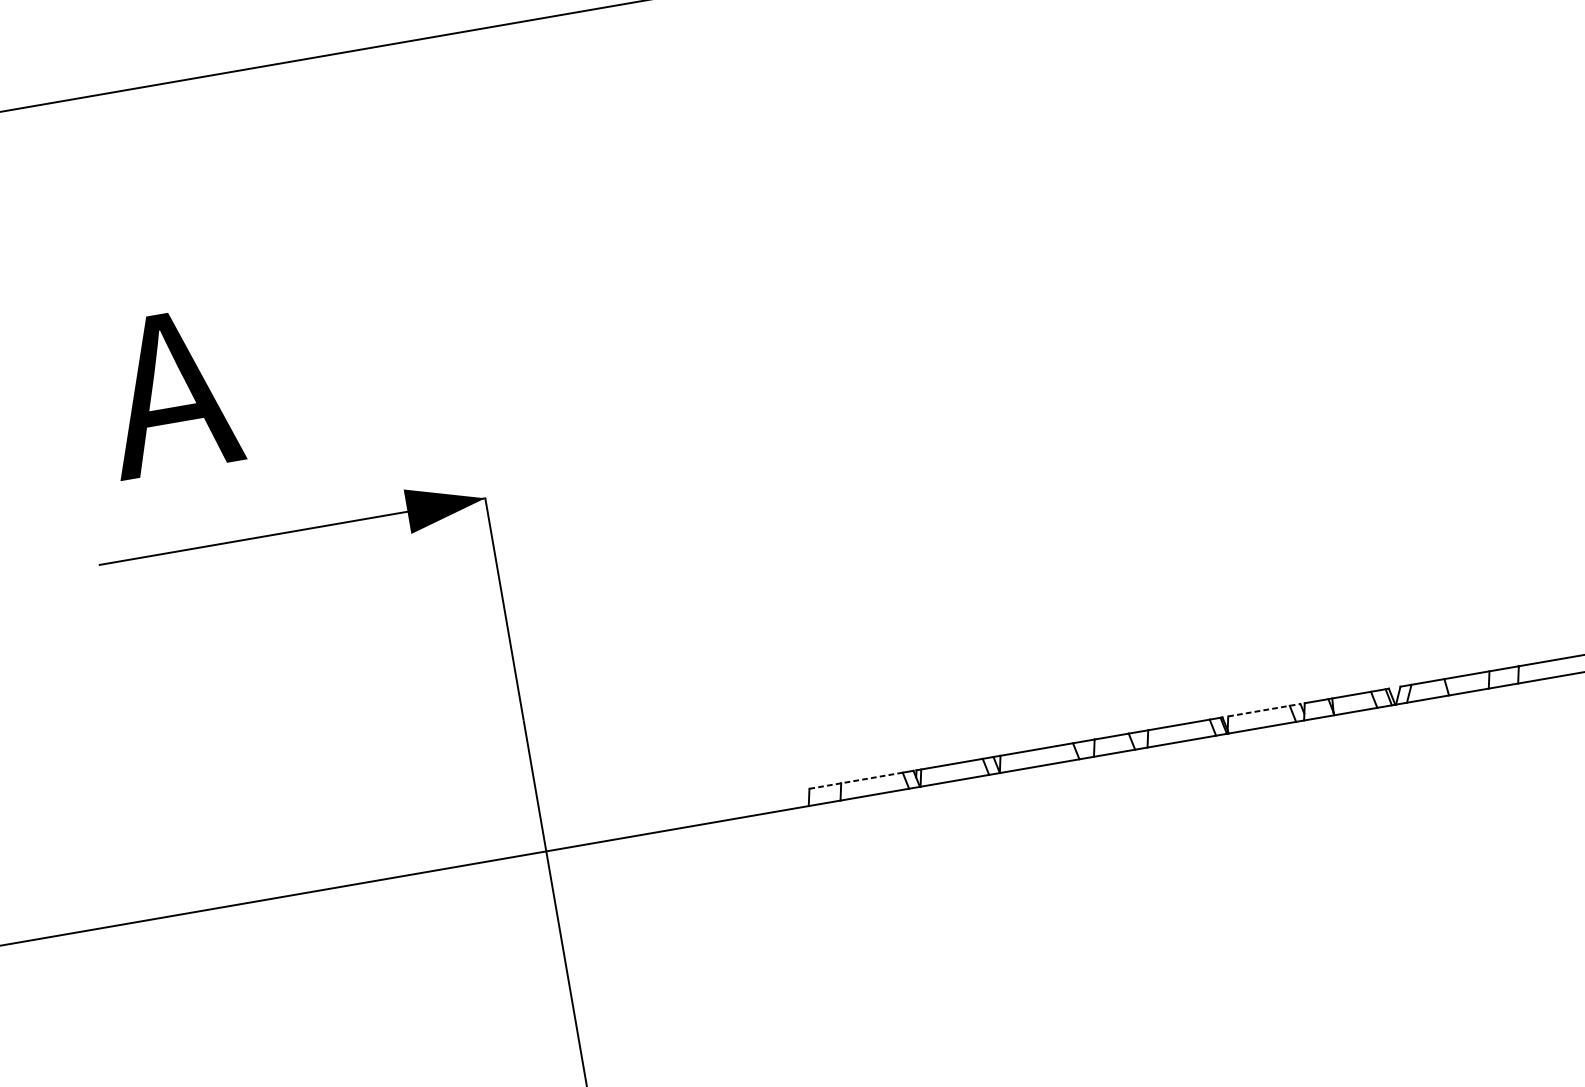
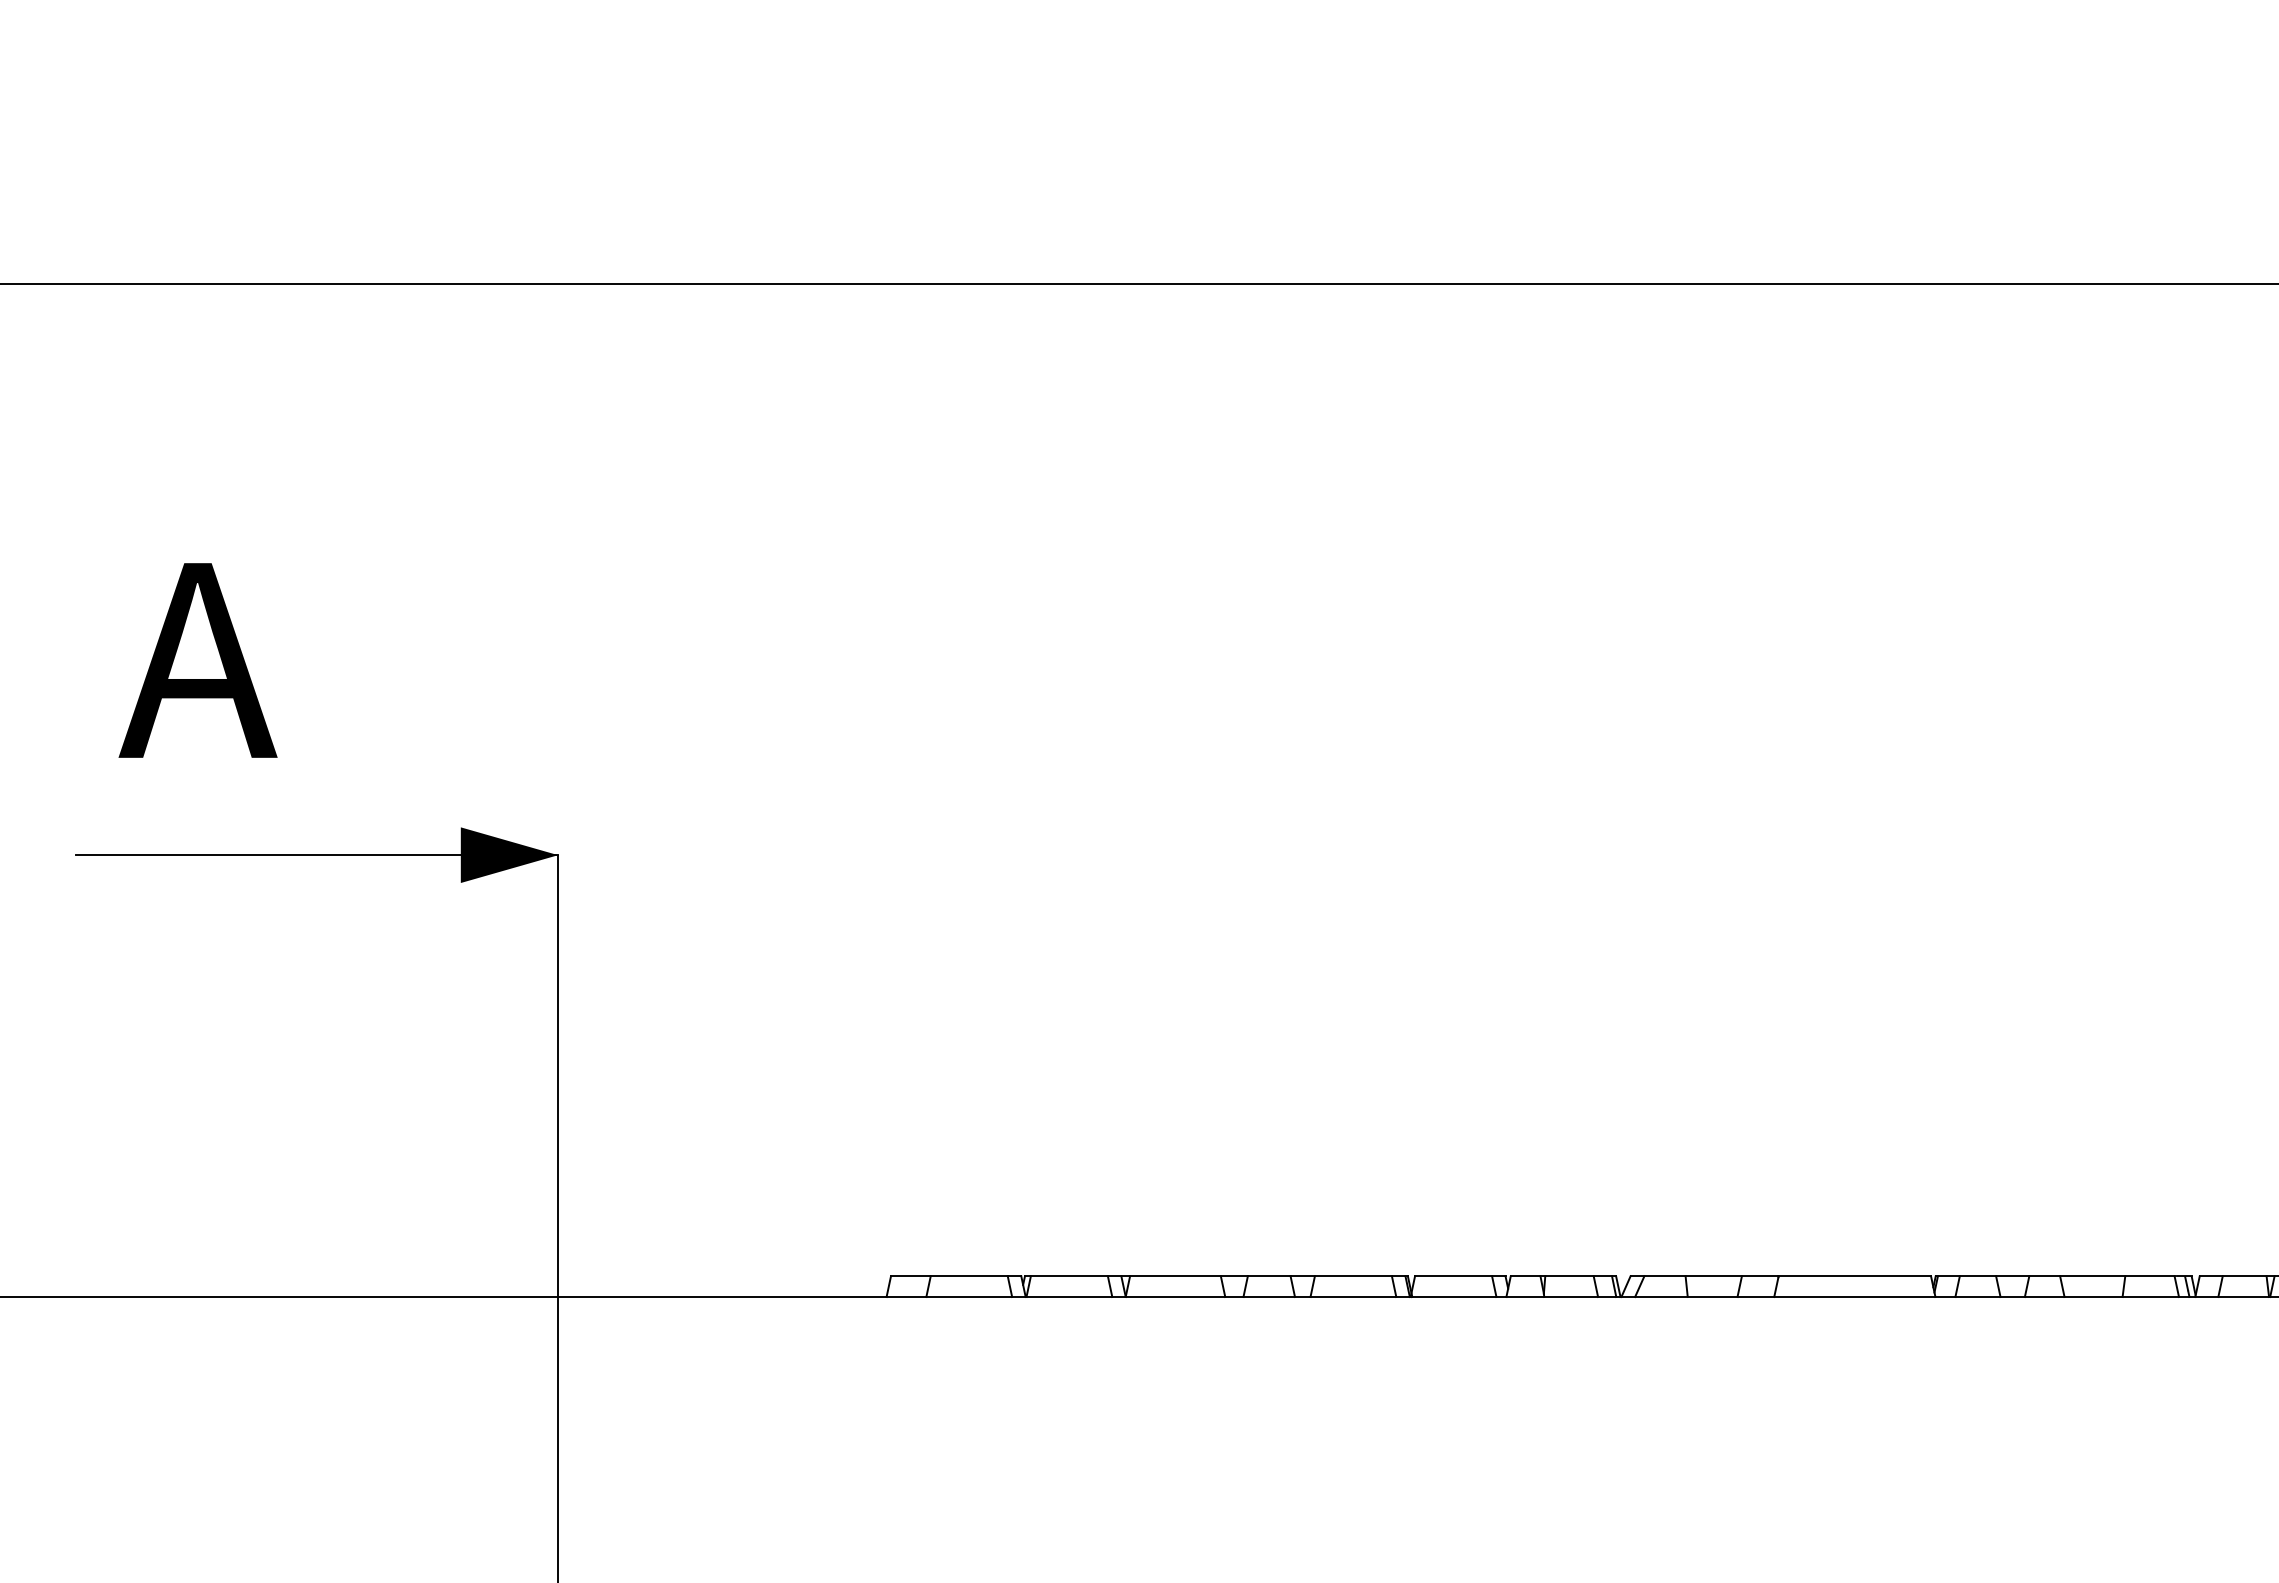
line: (1264, 710) -> (1460, 1276), dashed -> solid
line: (856, 780) -> (949, 1276), dashed -> solid

